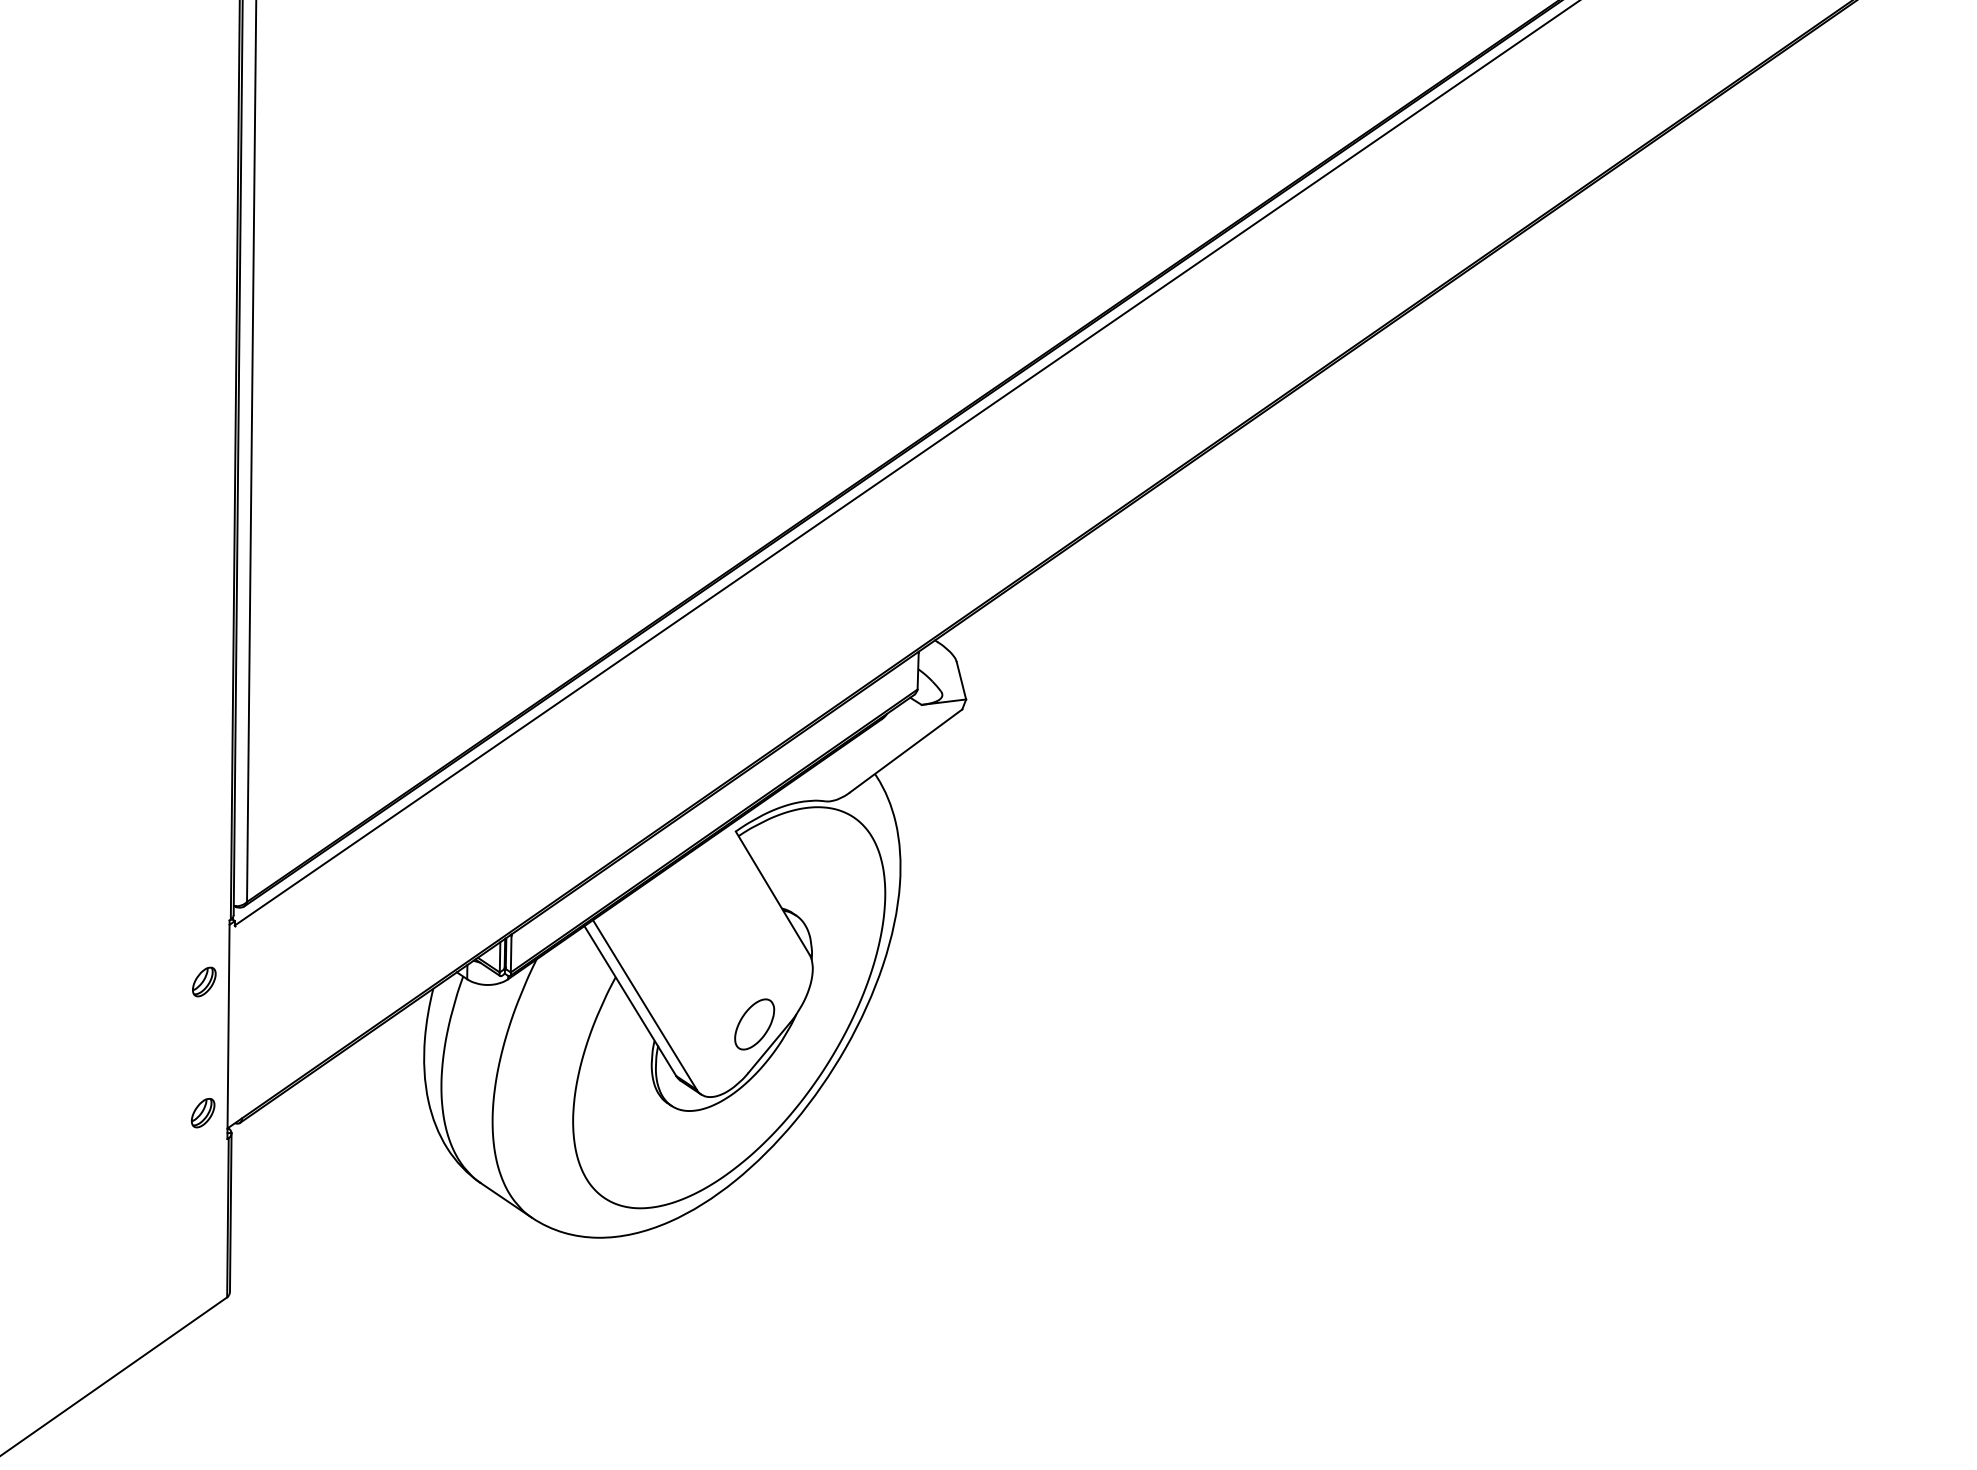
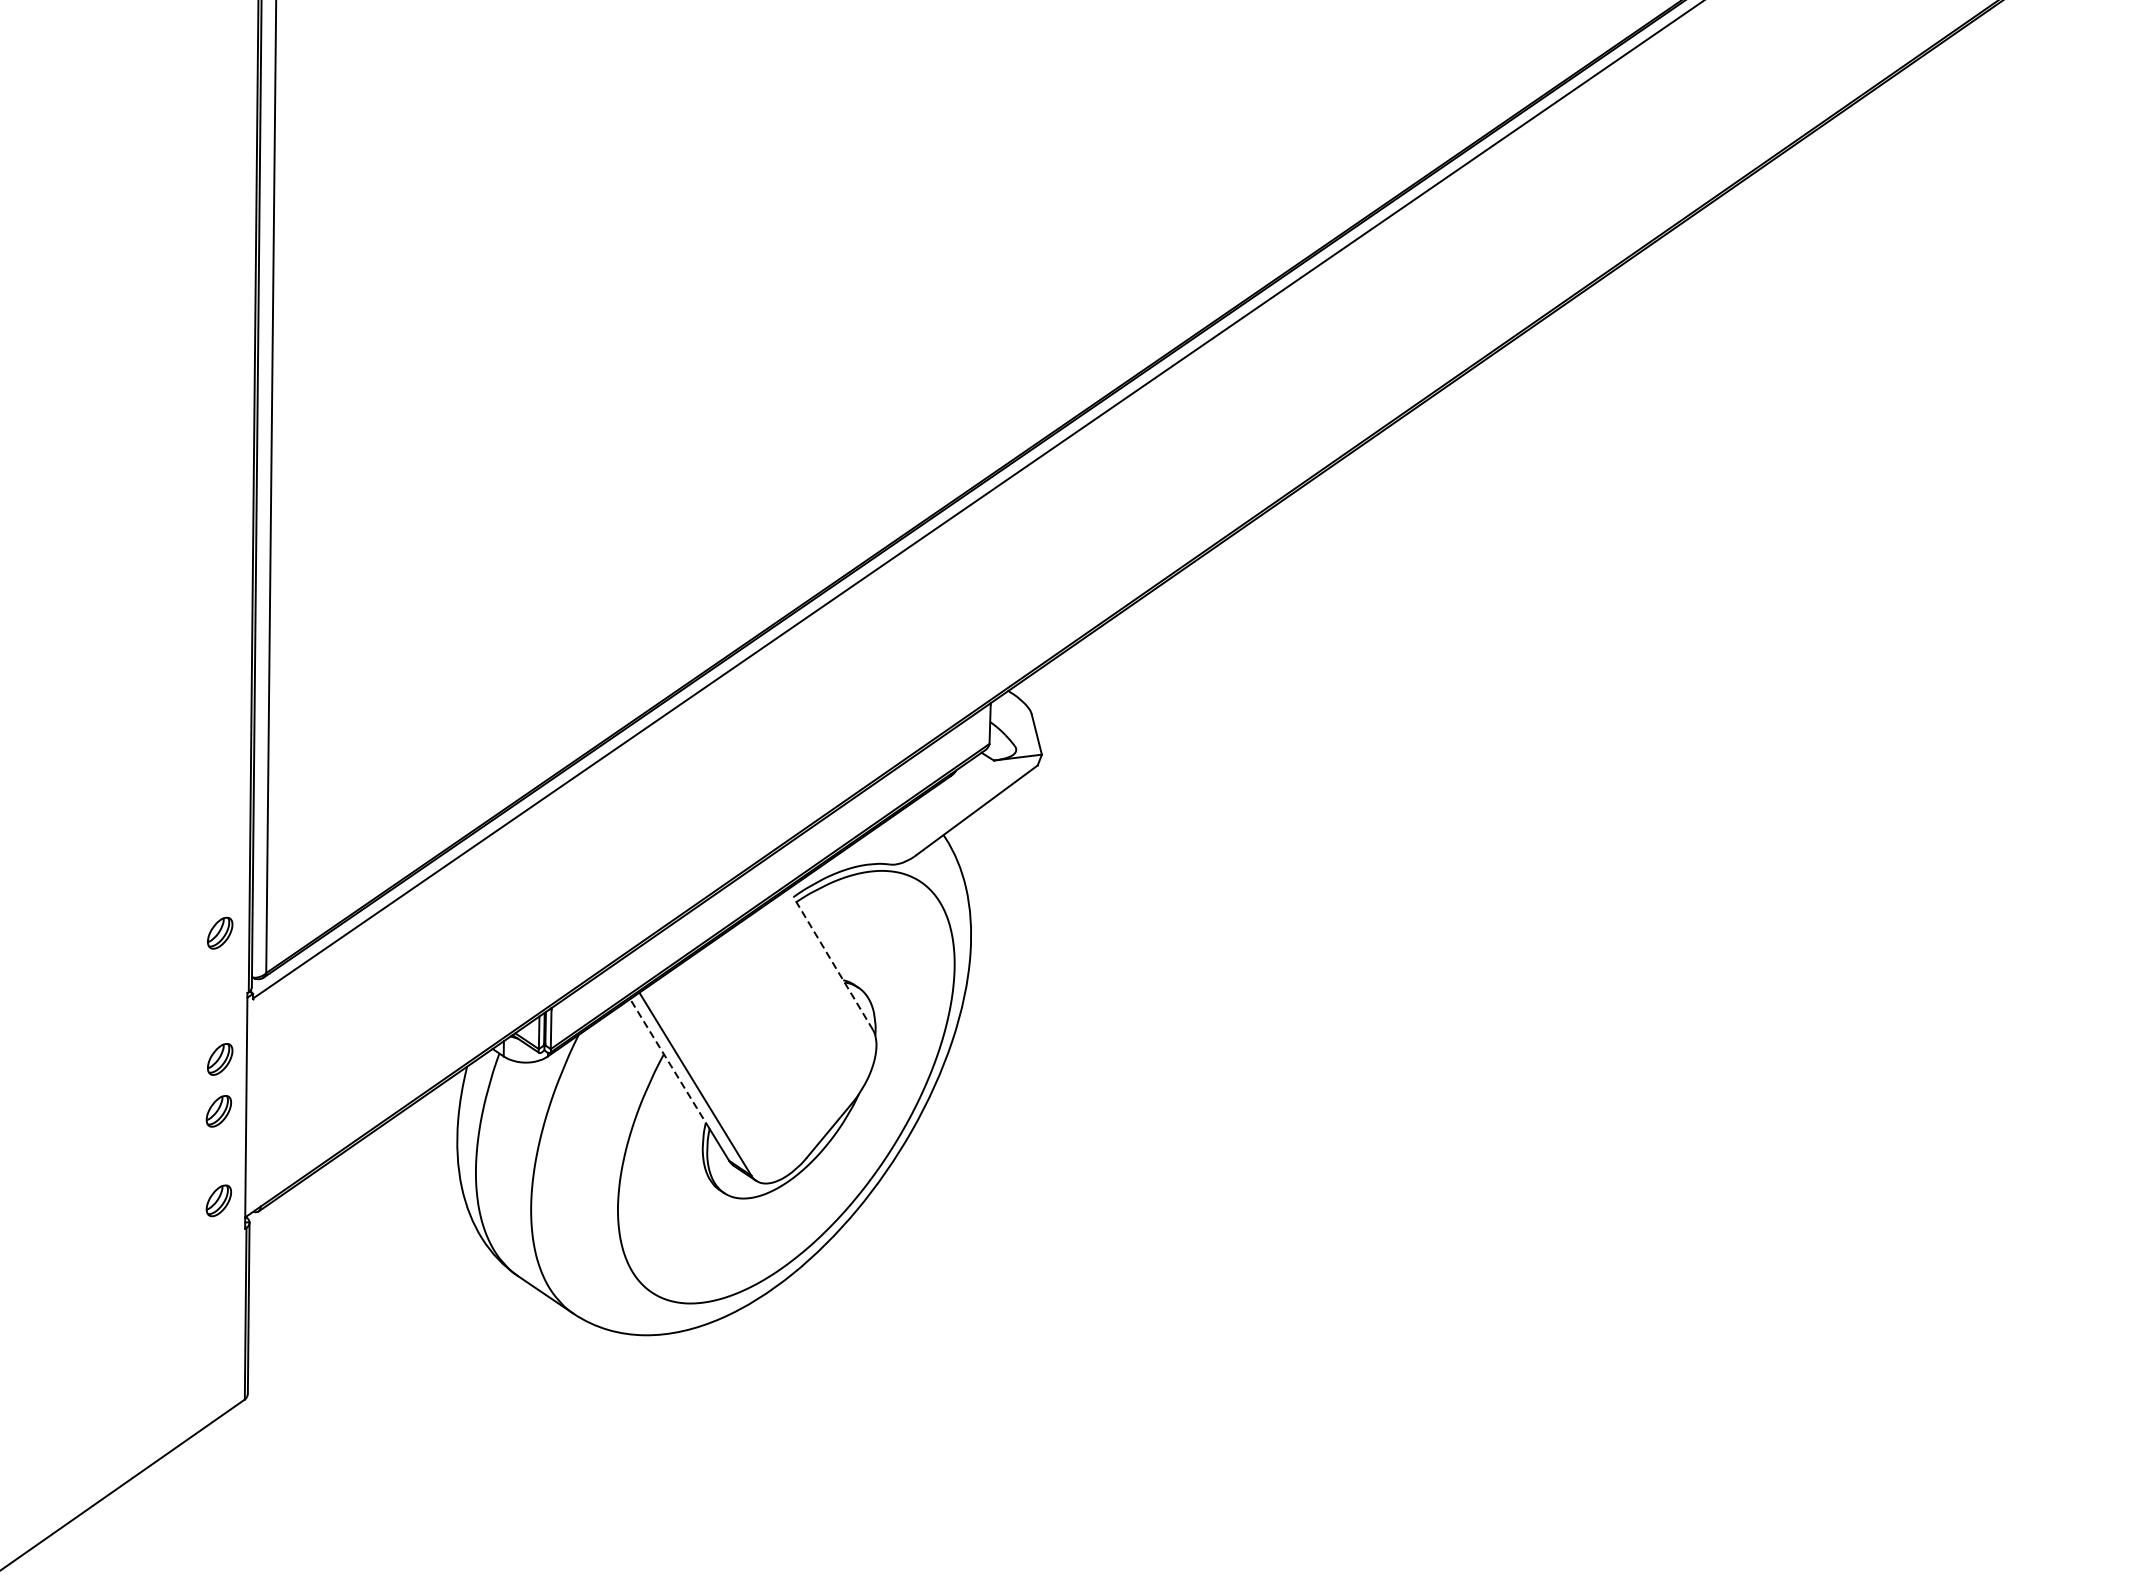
part: (204, 864) -> (220, 932), added
line: (772, 893) -> (833, 963), solid -> dashed
line: (621, 986) -> (670, 1064), solid -> dashed
part: (754, 1024) -> (813, 1105), removed
part: (202, 1030) -> (218, 1111), added

